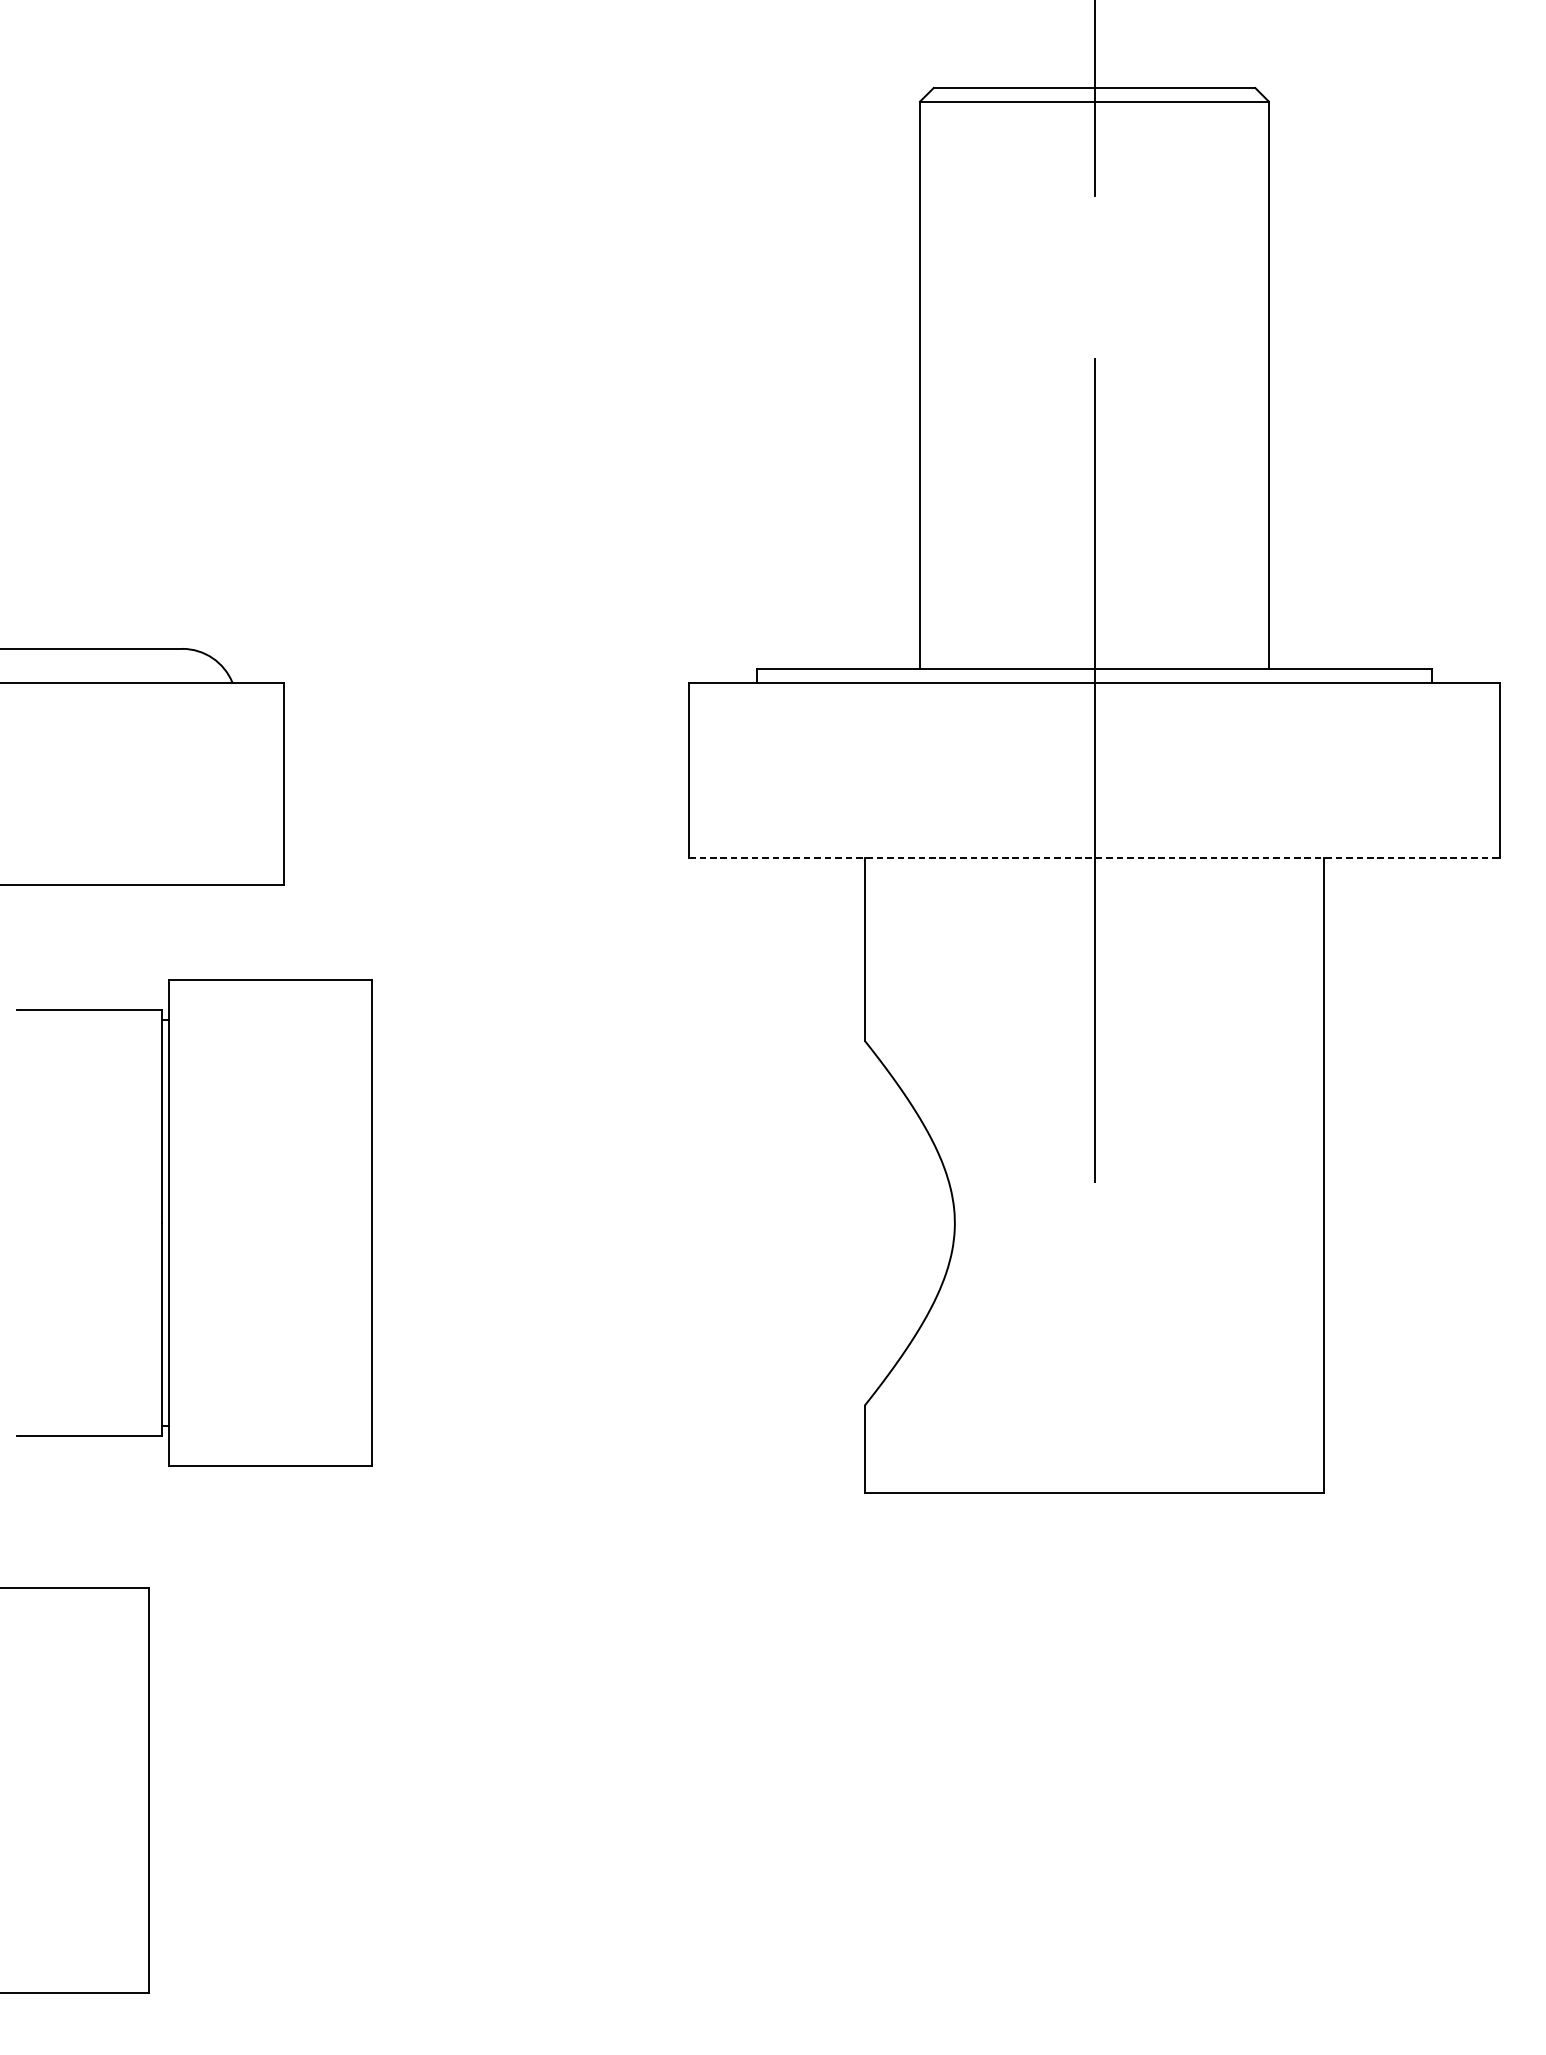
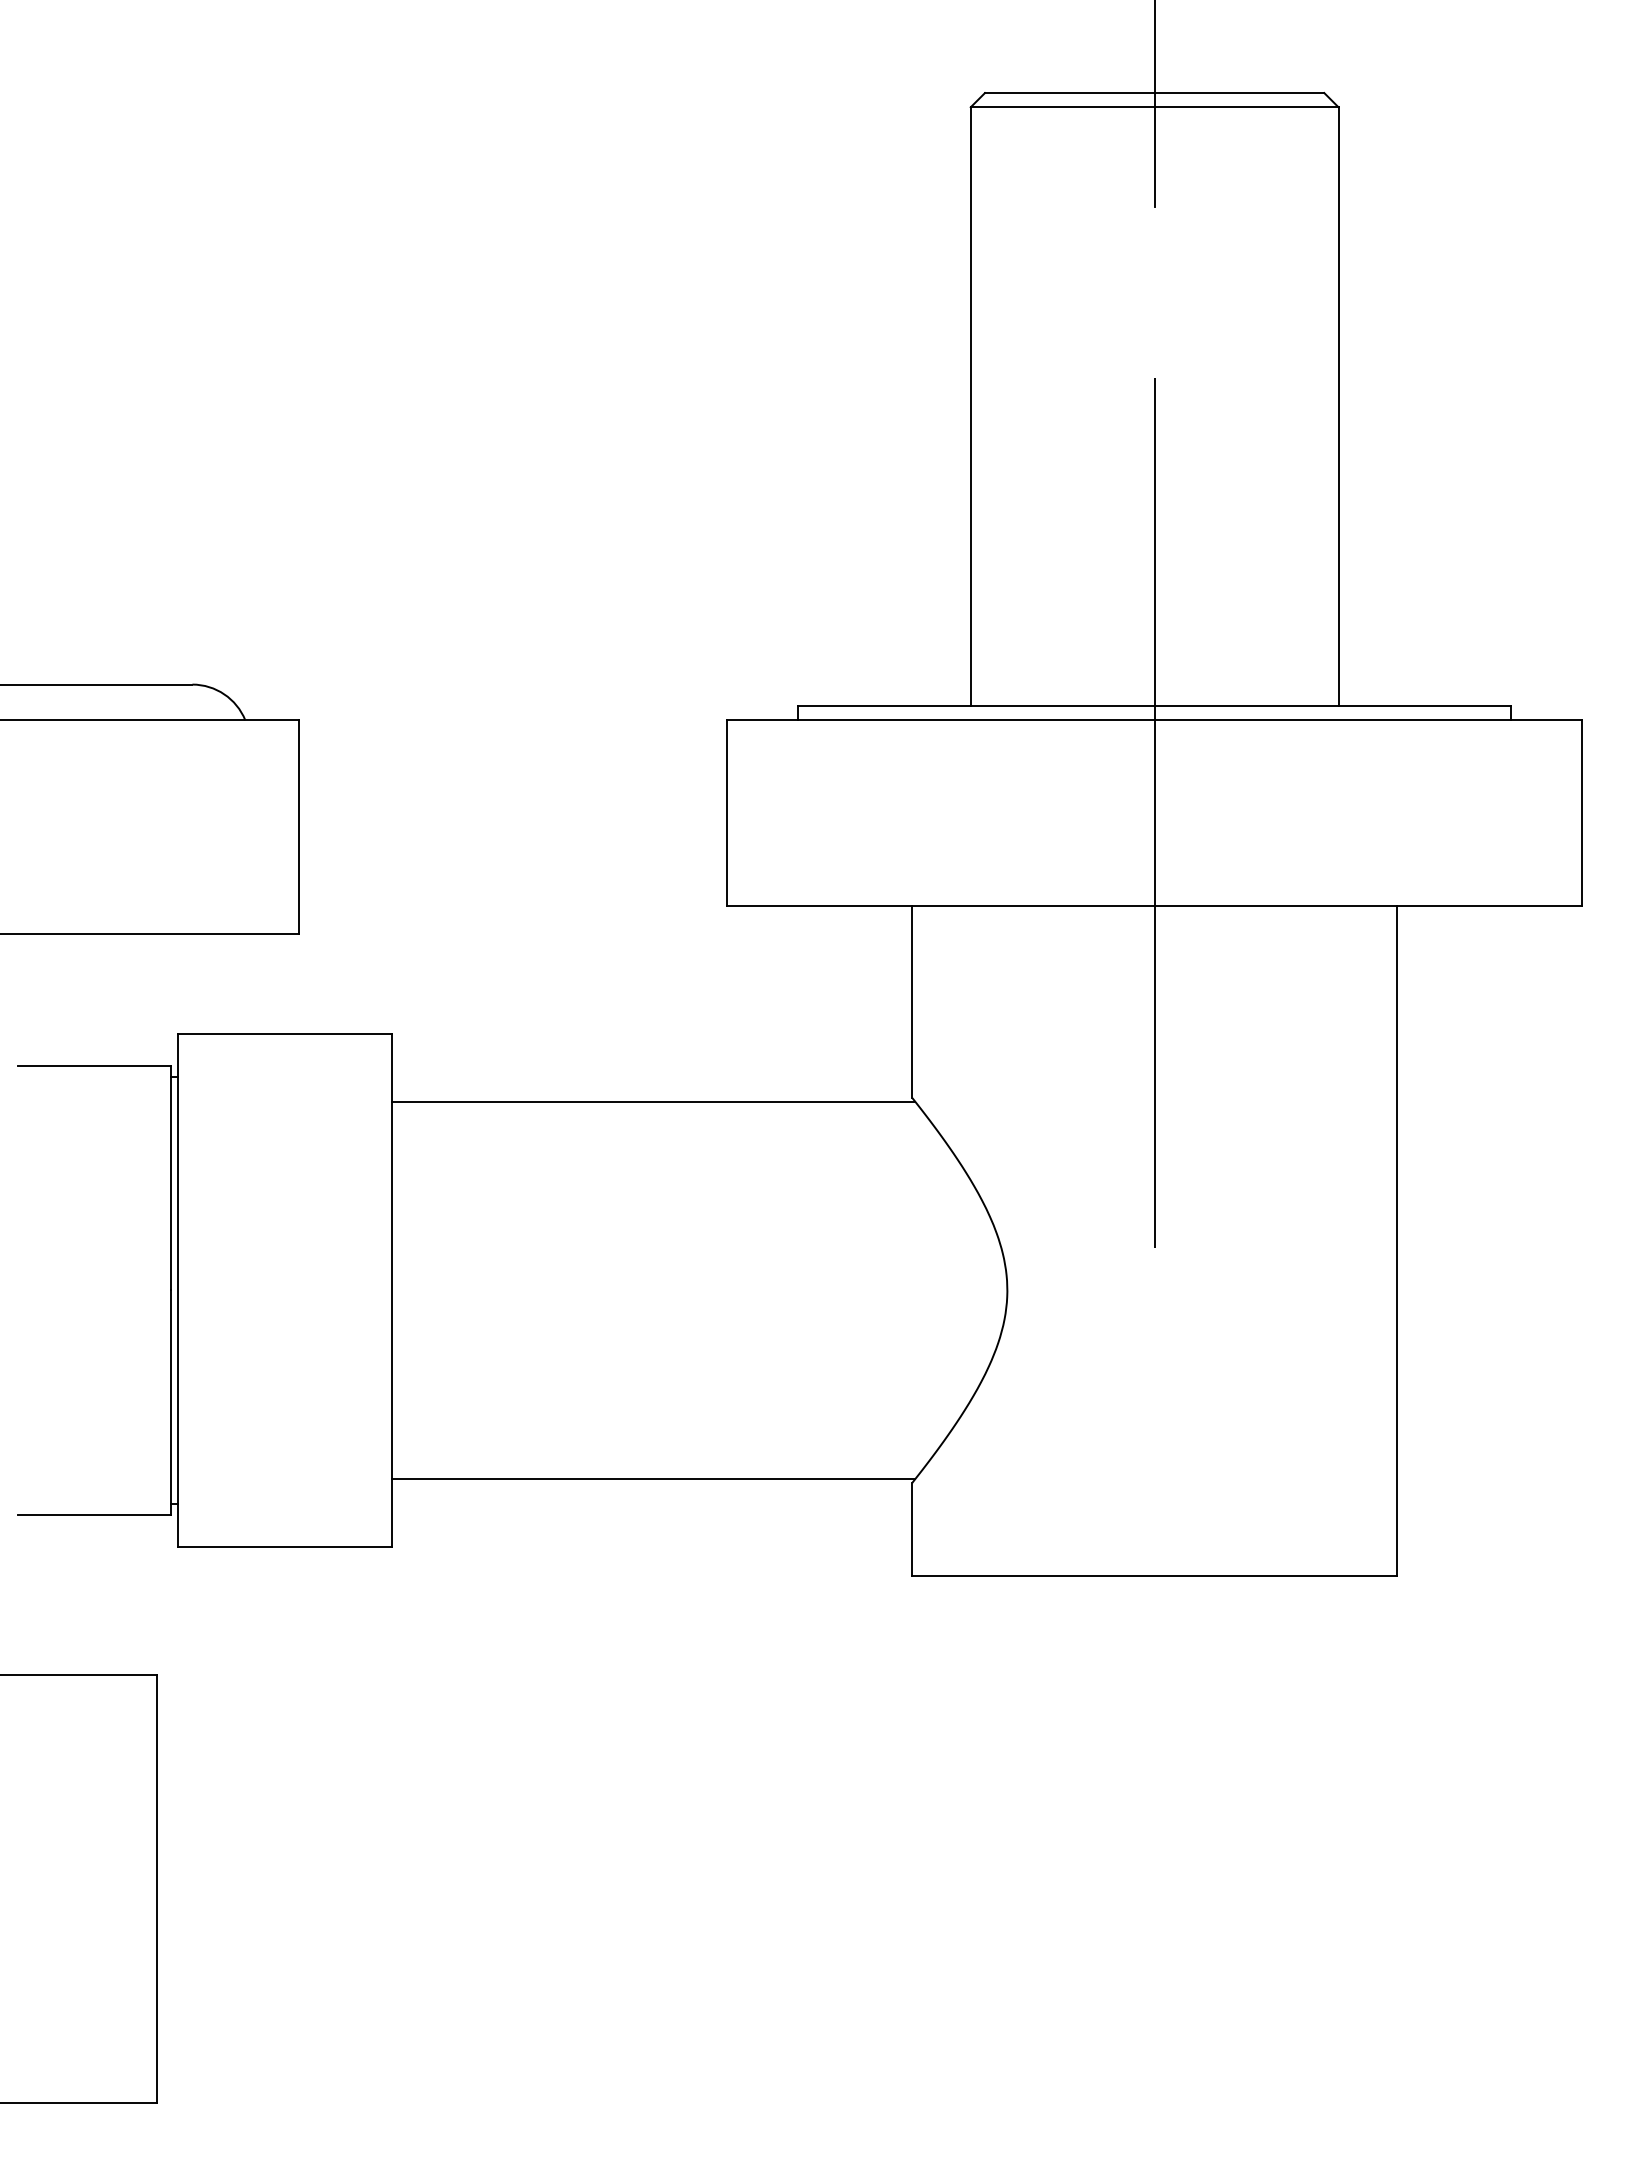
line: (1094, 858) -> (1154, 905), dashed -> solid
line: (619, 1044) -> (653, 1101), added
line: (619, 1402) -> (653, 1479), added

